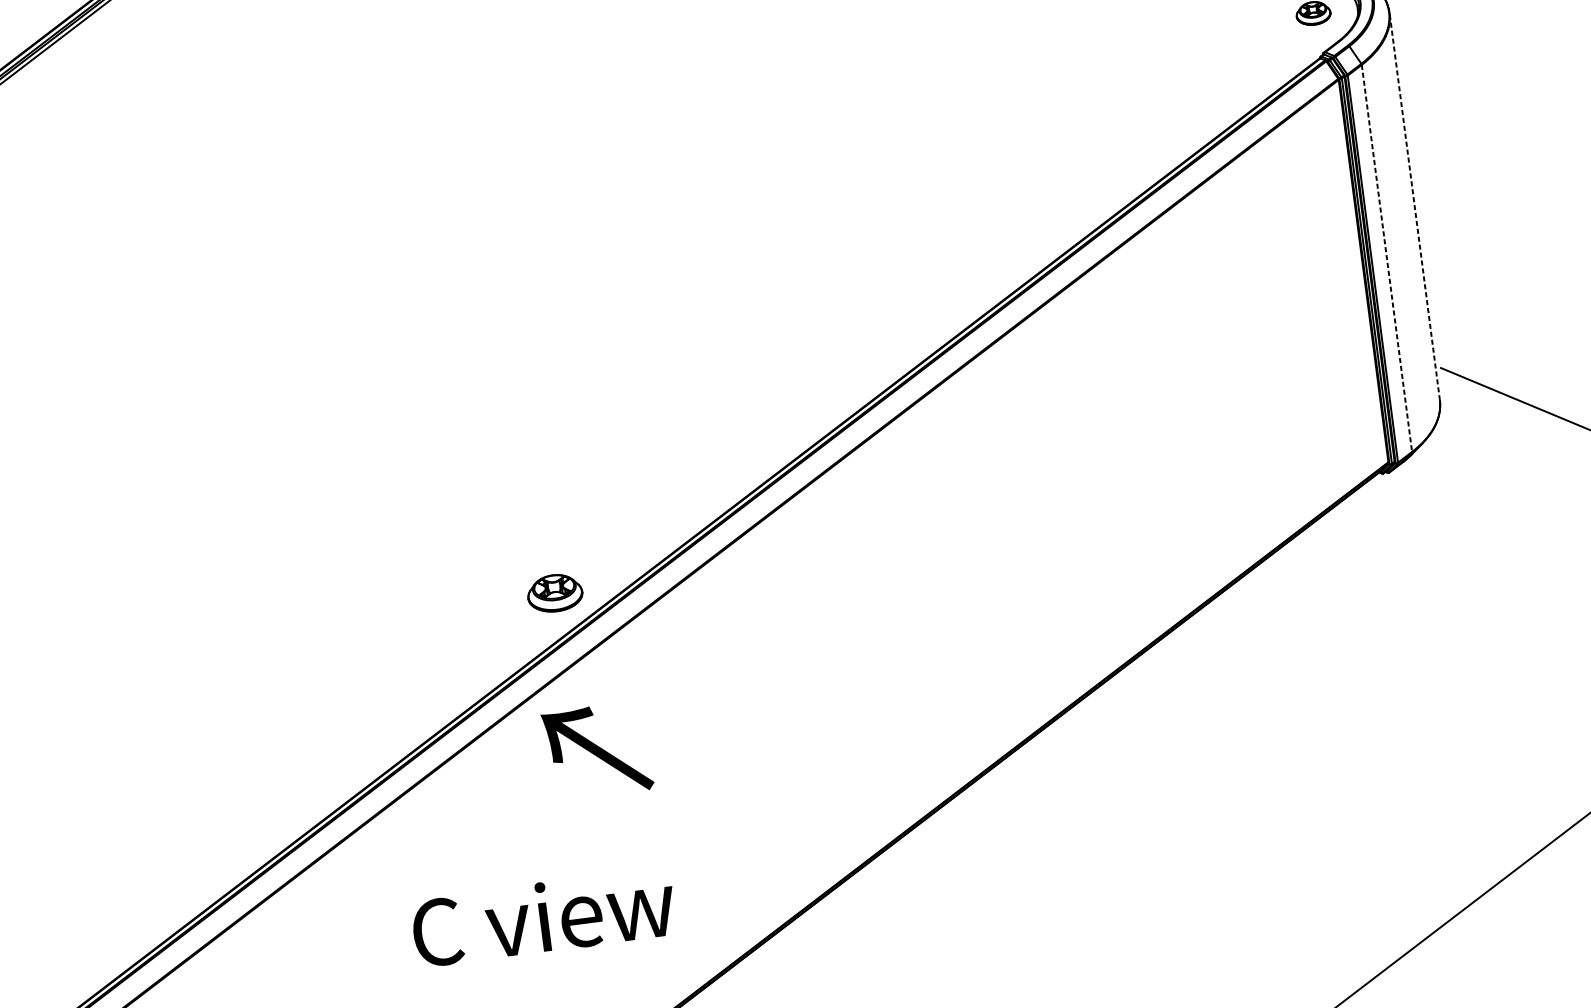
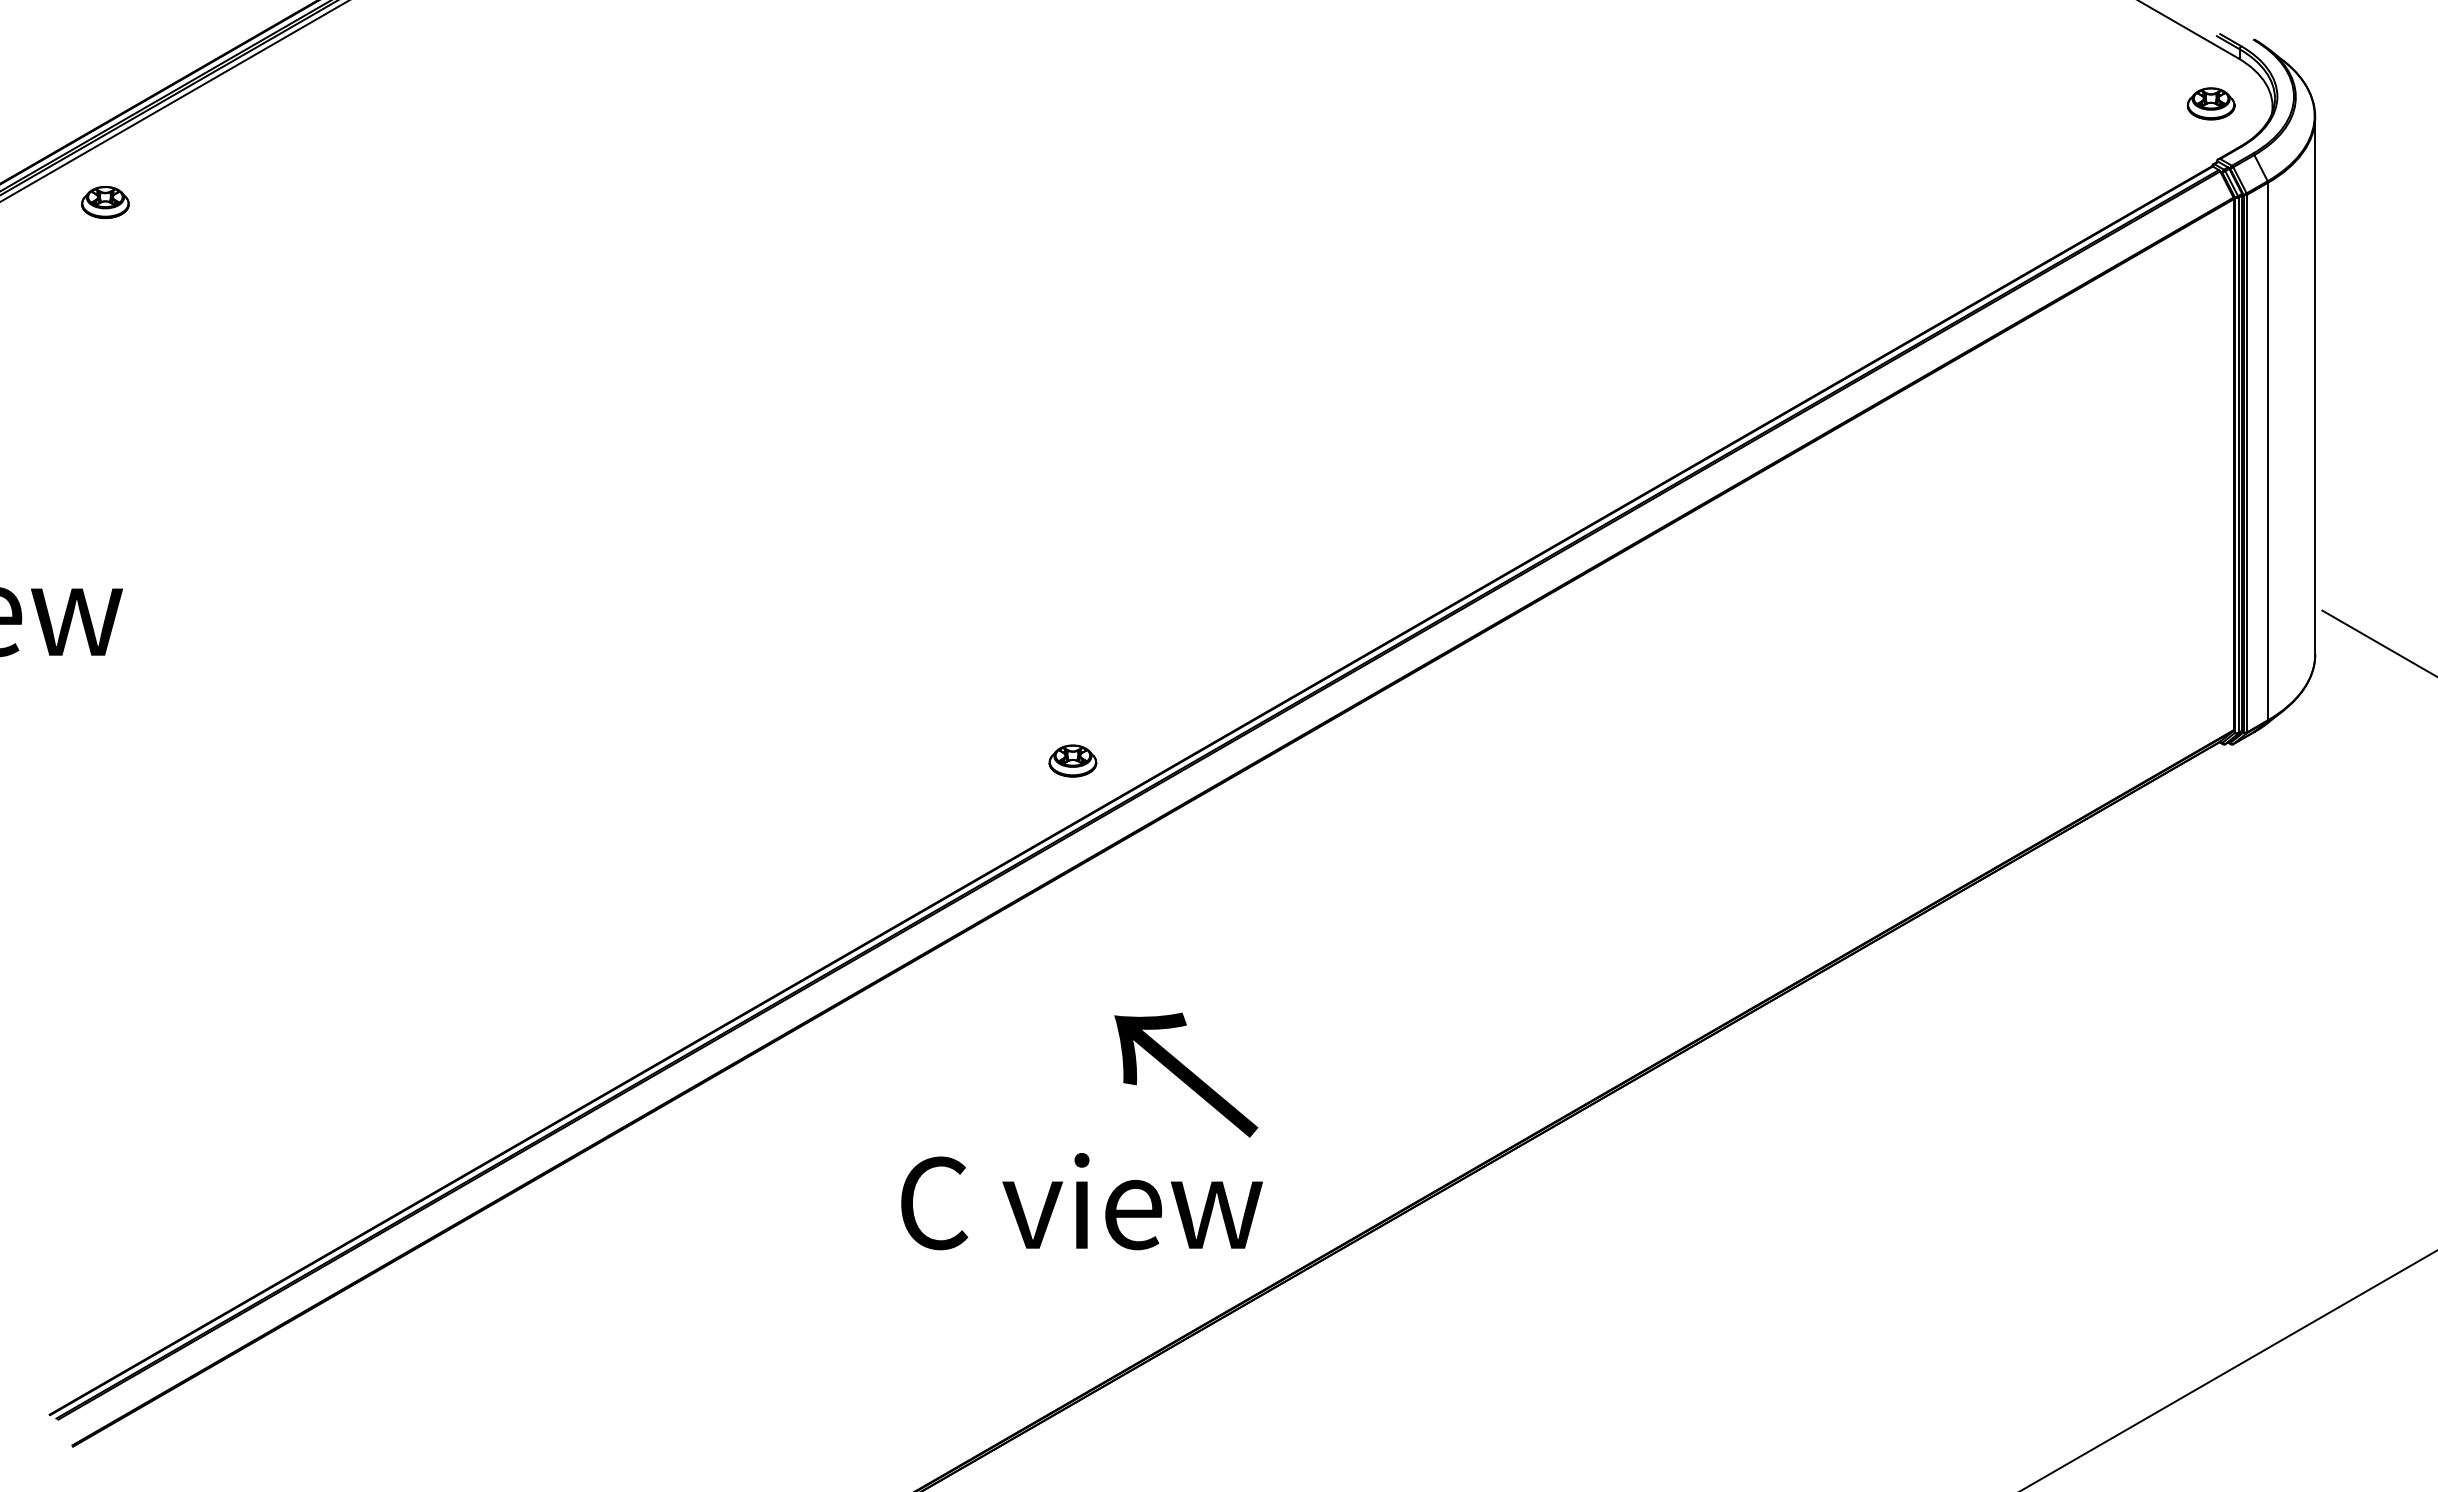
line: (1414, 206) -> (2315, 385), dashed -> solid
line: (1387, 258) -> (2268, 451), dashed -> solid
part: (554, 592) -> (1072, 760), size x0.62
text: (597, 750) -> (1186, 1074), moved
text: (543, 917) -> (1081, 1201), moved

